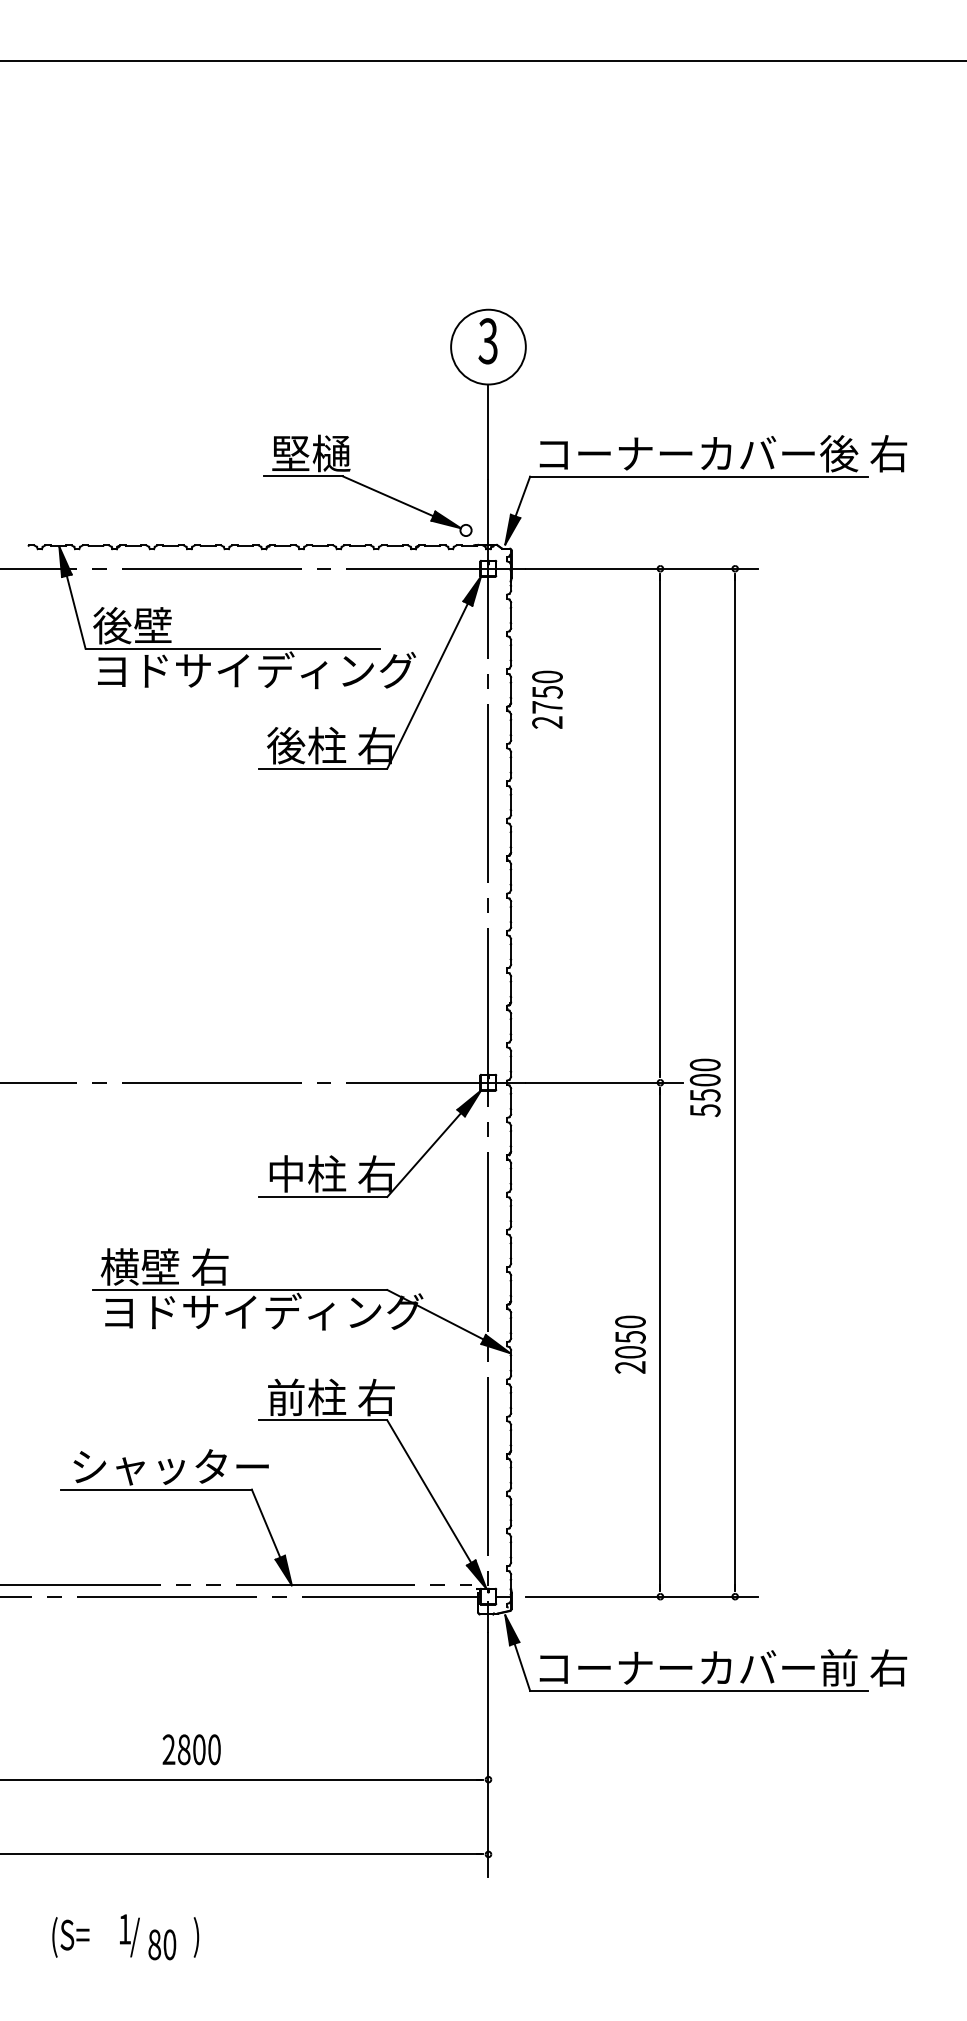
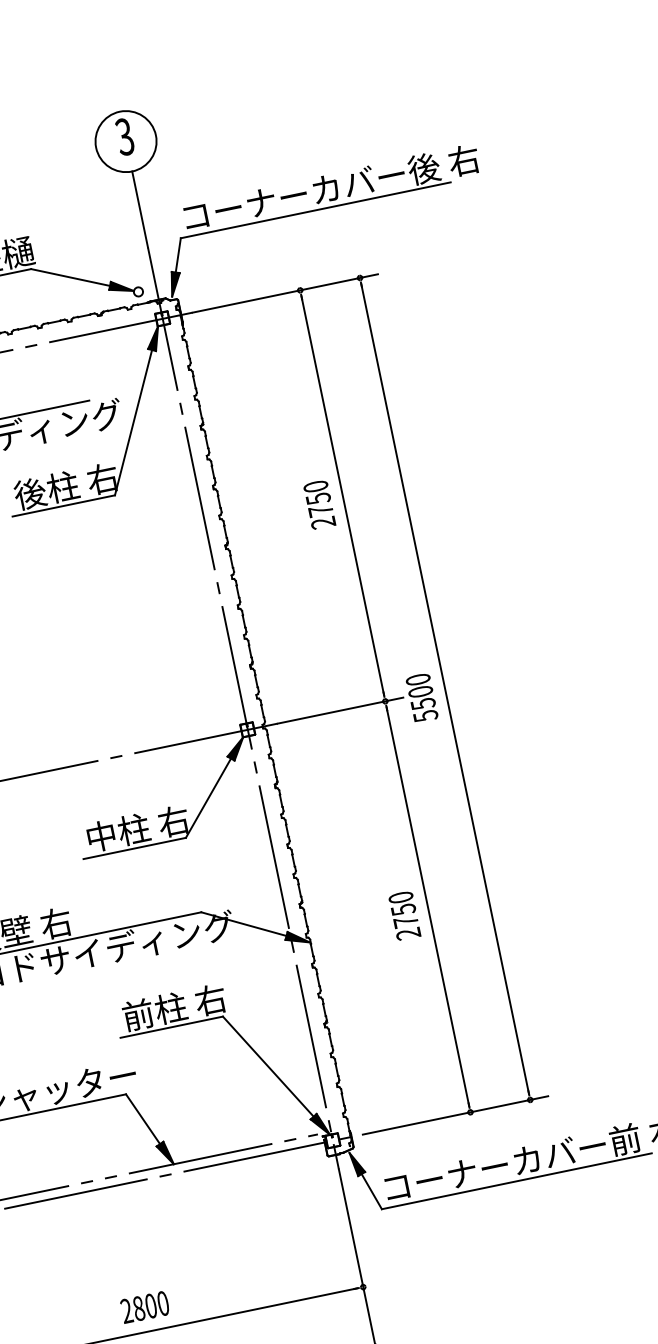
text: (547, 699) -> (319, 504), moved
text: (630, 1352) -> (406, 922), 2050 -> 2750
text: (191, 1749) -> (144, 1307), moved

